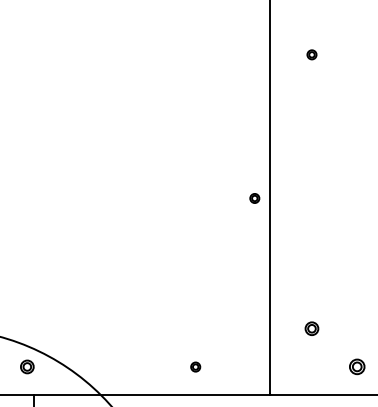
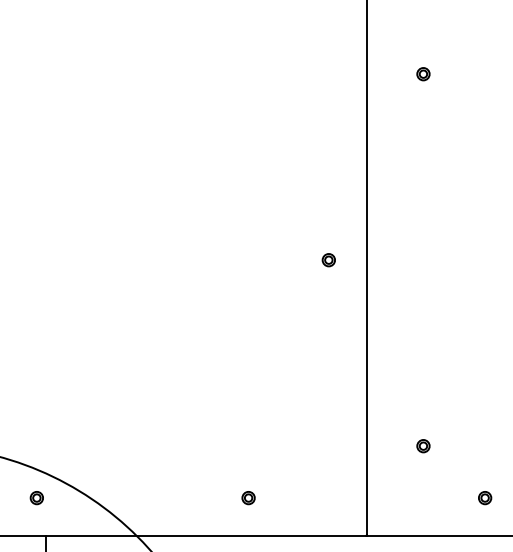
part: (254, 198) -> (328, 260), moved
part: (312, 329) -> (423, 446), size x0.71
part: (26, 367) -> (36, 498), size x0.71
part: (195, 367) -> (248, 498), moved
part: (357, 367) -> (485, 498), size x0.62

